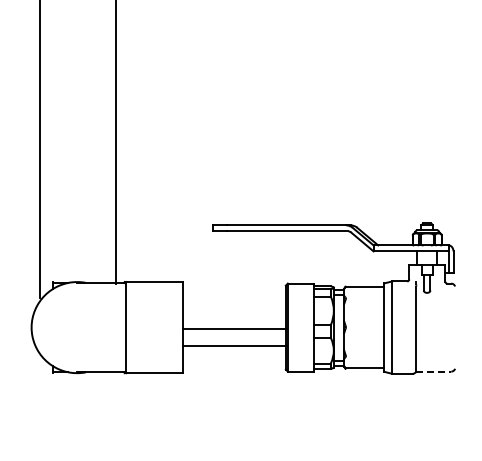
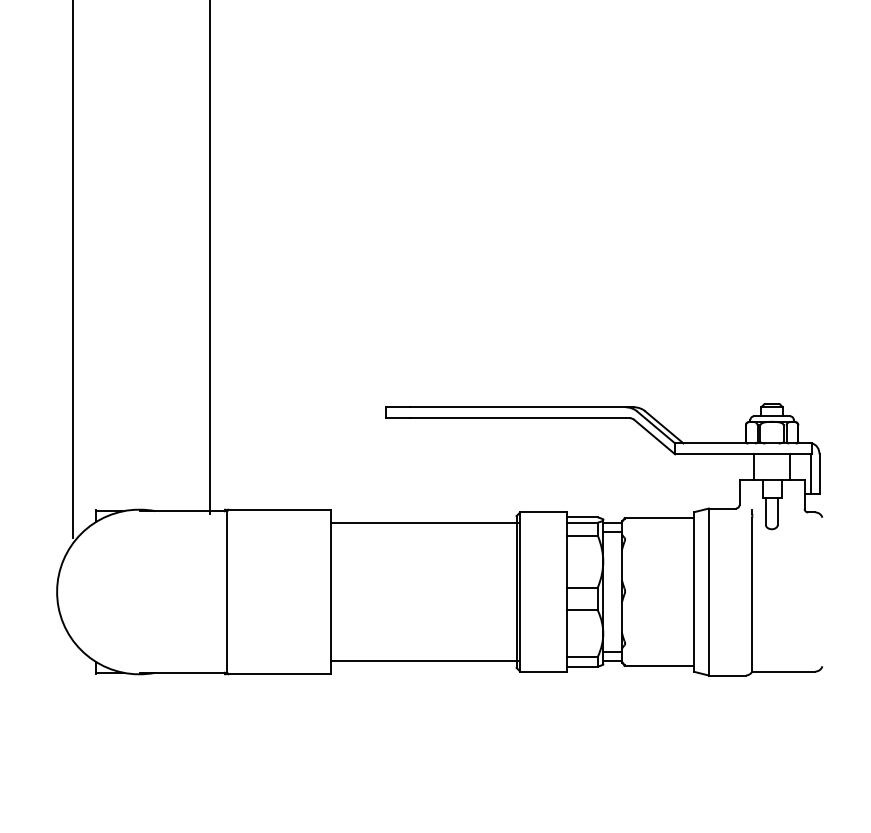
line: (234, 328) -> (423, 523), moved
line: (234, 345) -> (423, 660), moved
line: (434, 371) -> (785, 671), dashed -> solid

